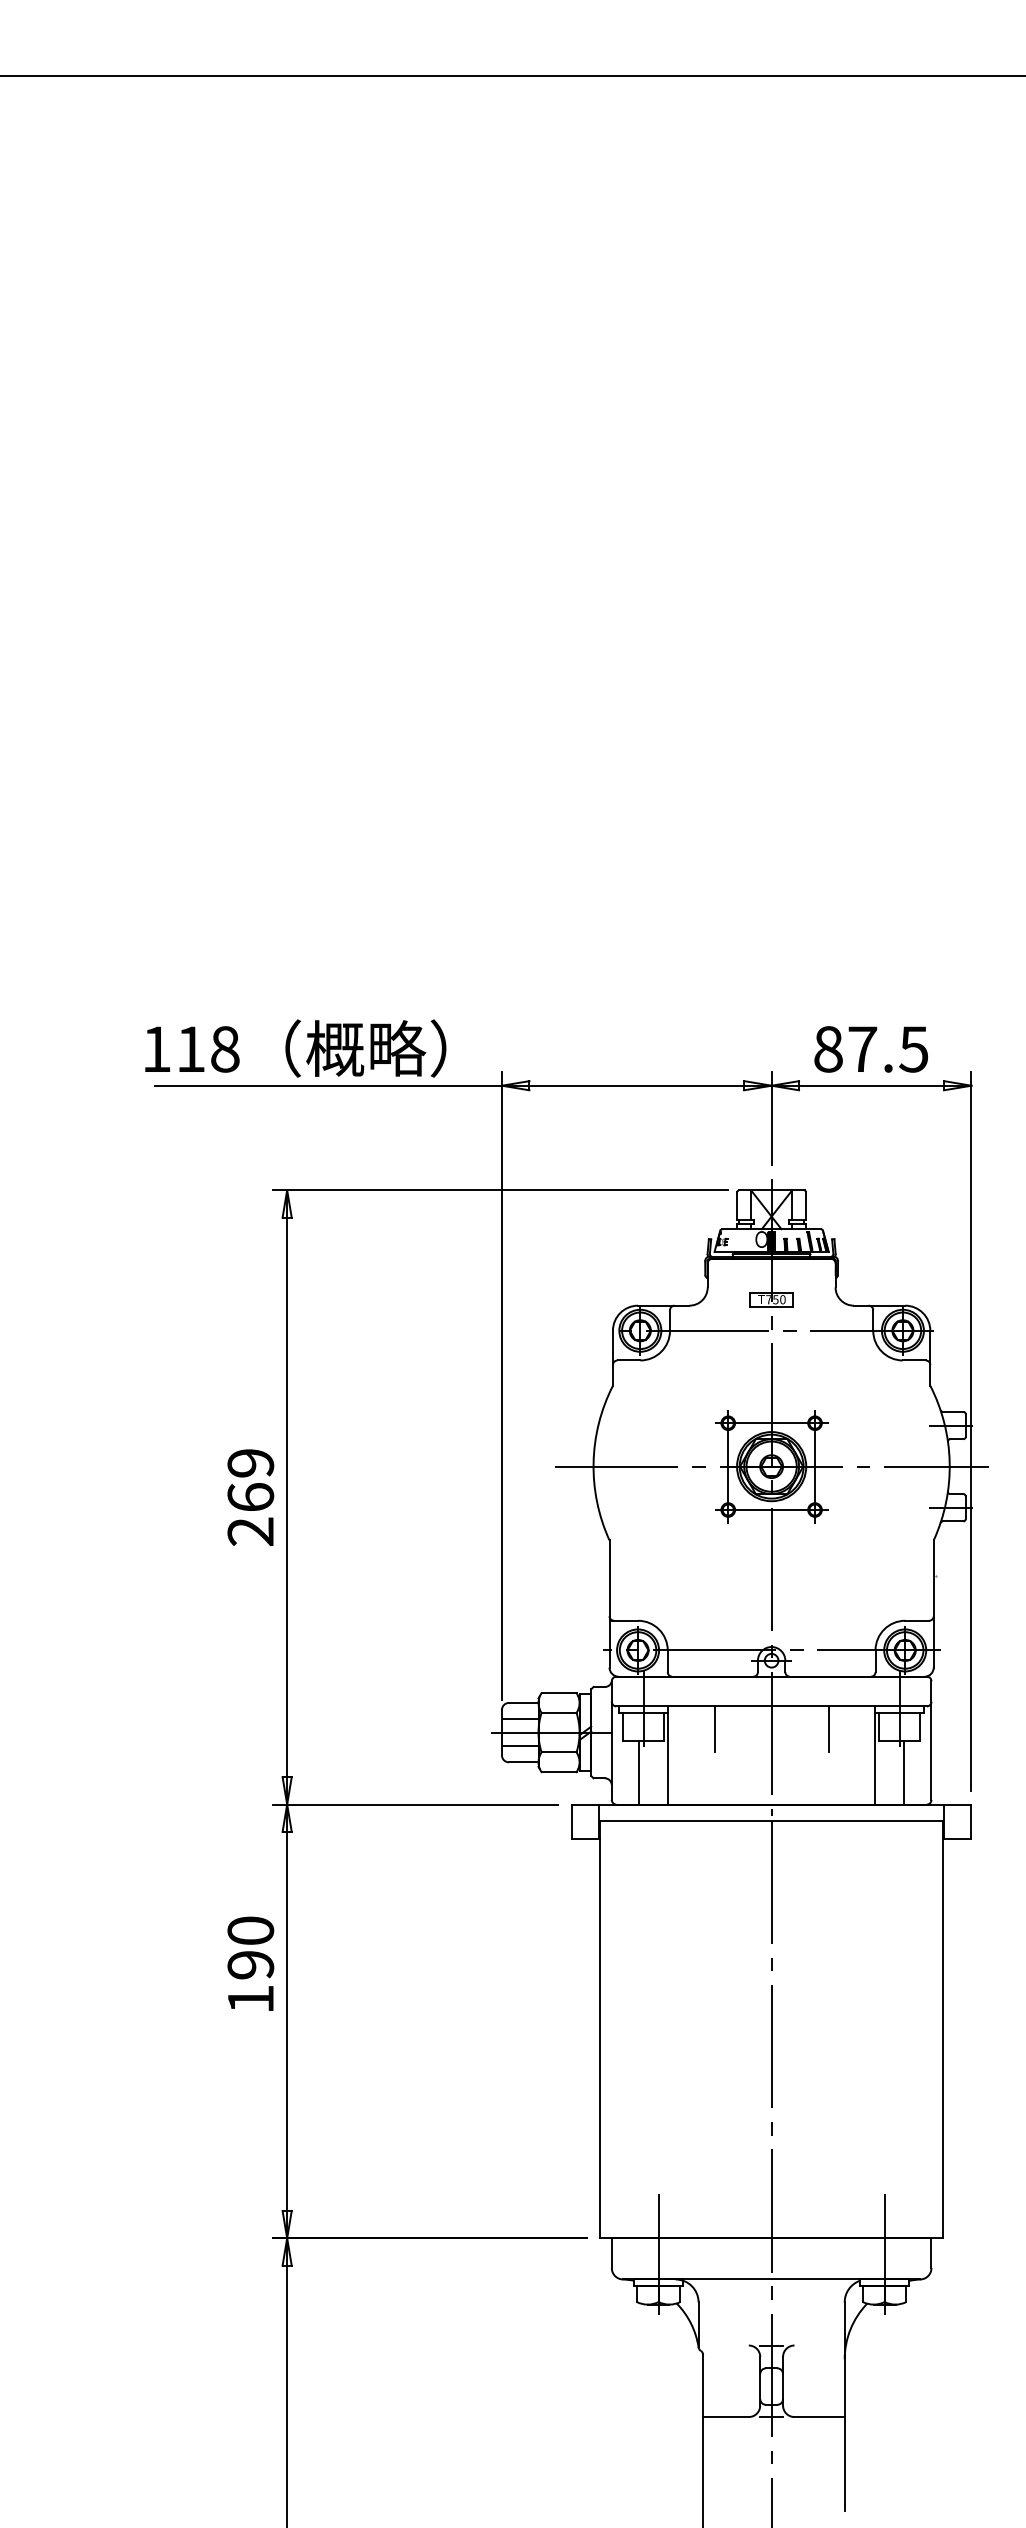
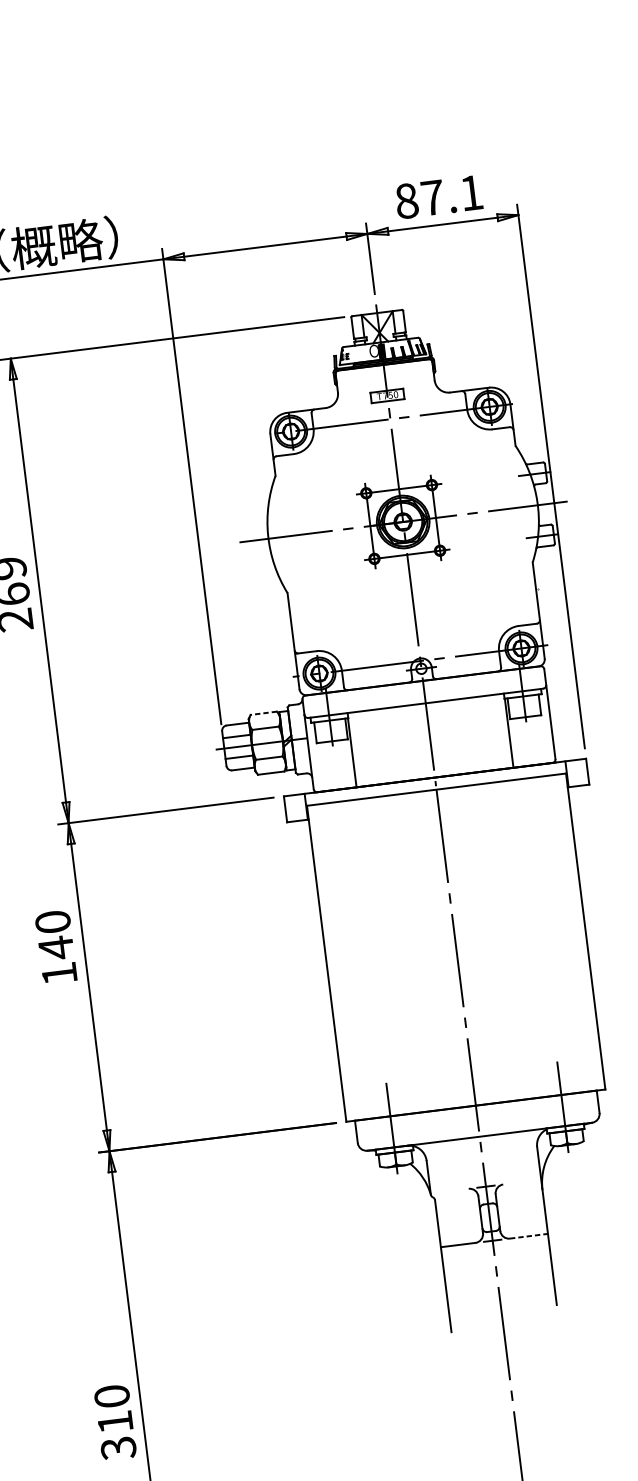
text: (913, 1049) -> (471, 193), 87.5 -> 87.1
line: (558, 1693) -> (263, 713), solid -> dashed
line: (714, 1729) -> (384, 726), removed
line: (828, 1729) -> (470, 715), removed
line: (639, 1772) -> (332, 765), removed
line: (903, 1772) -> (531, 740), removed
text: (250, 1964) -> (55, 947), 190 -> 140
line: (820, 2417) -> (529, 1236), solid -> dashed

